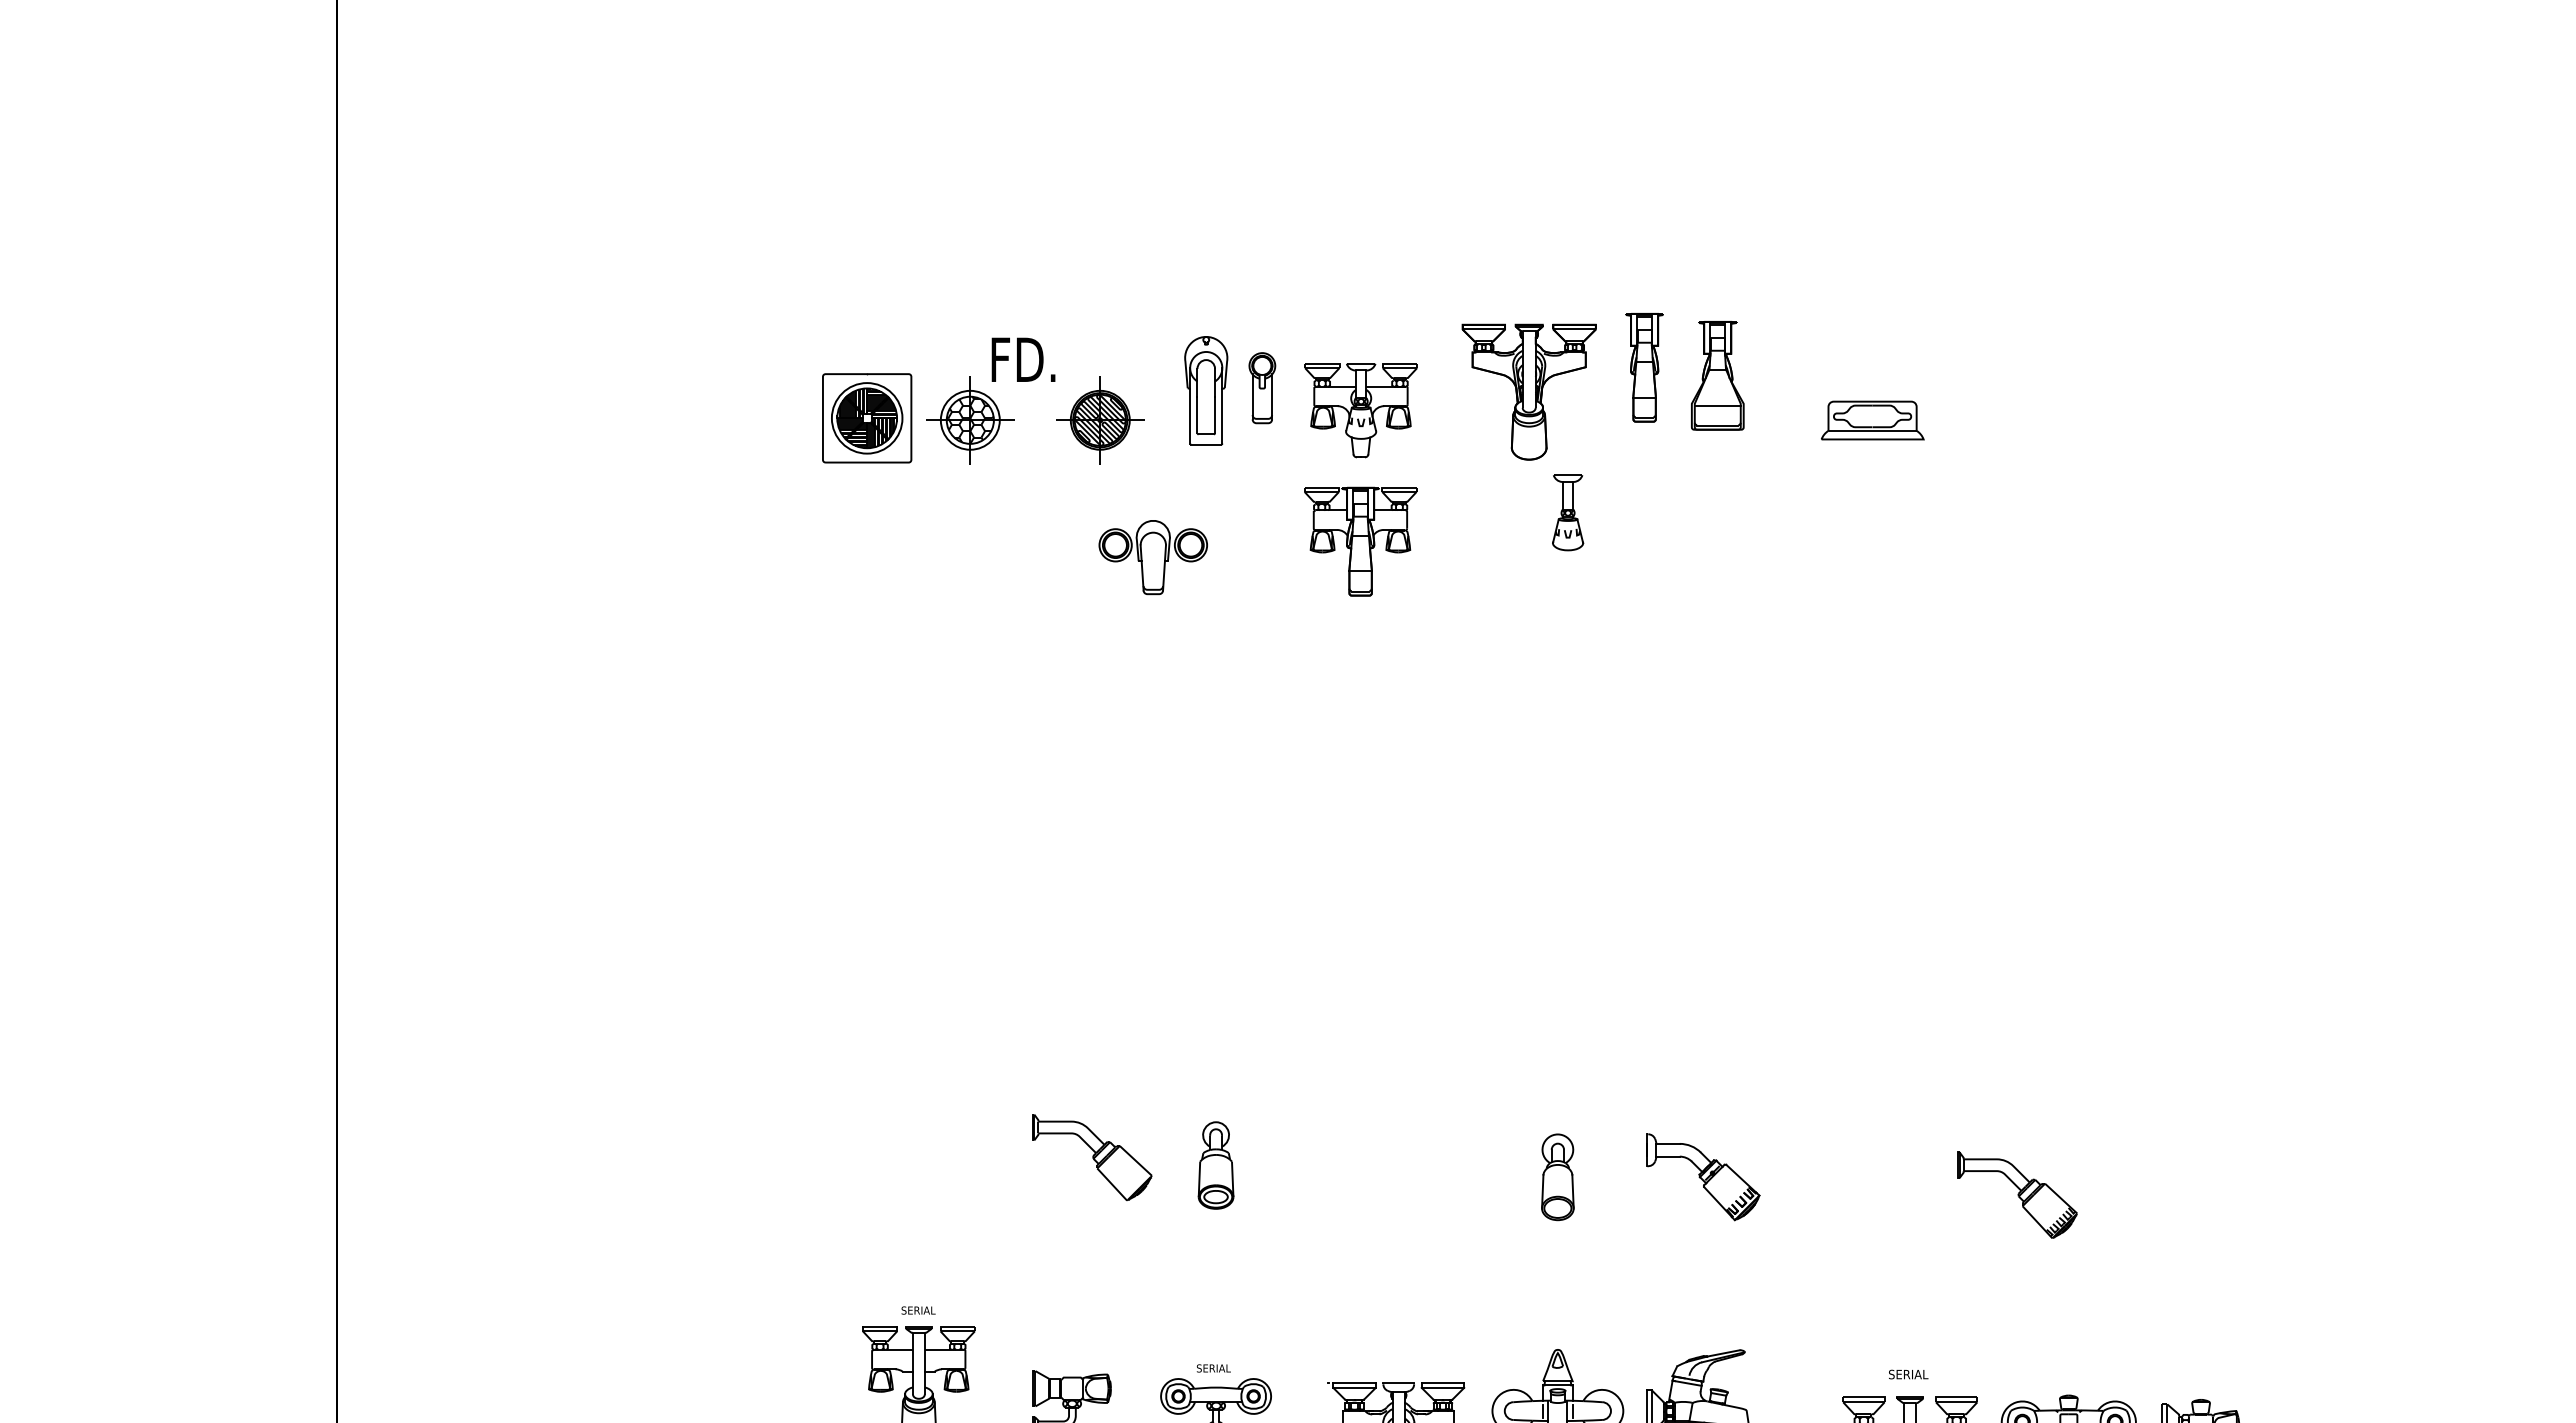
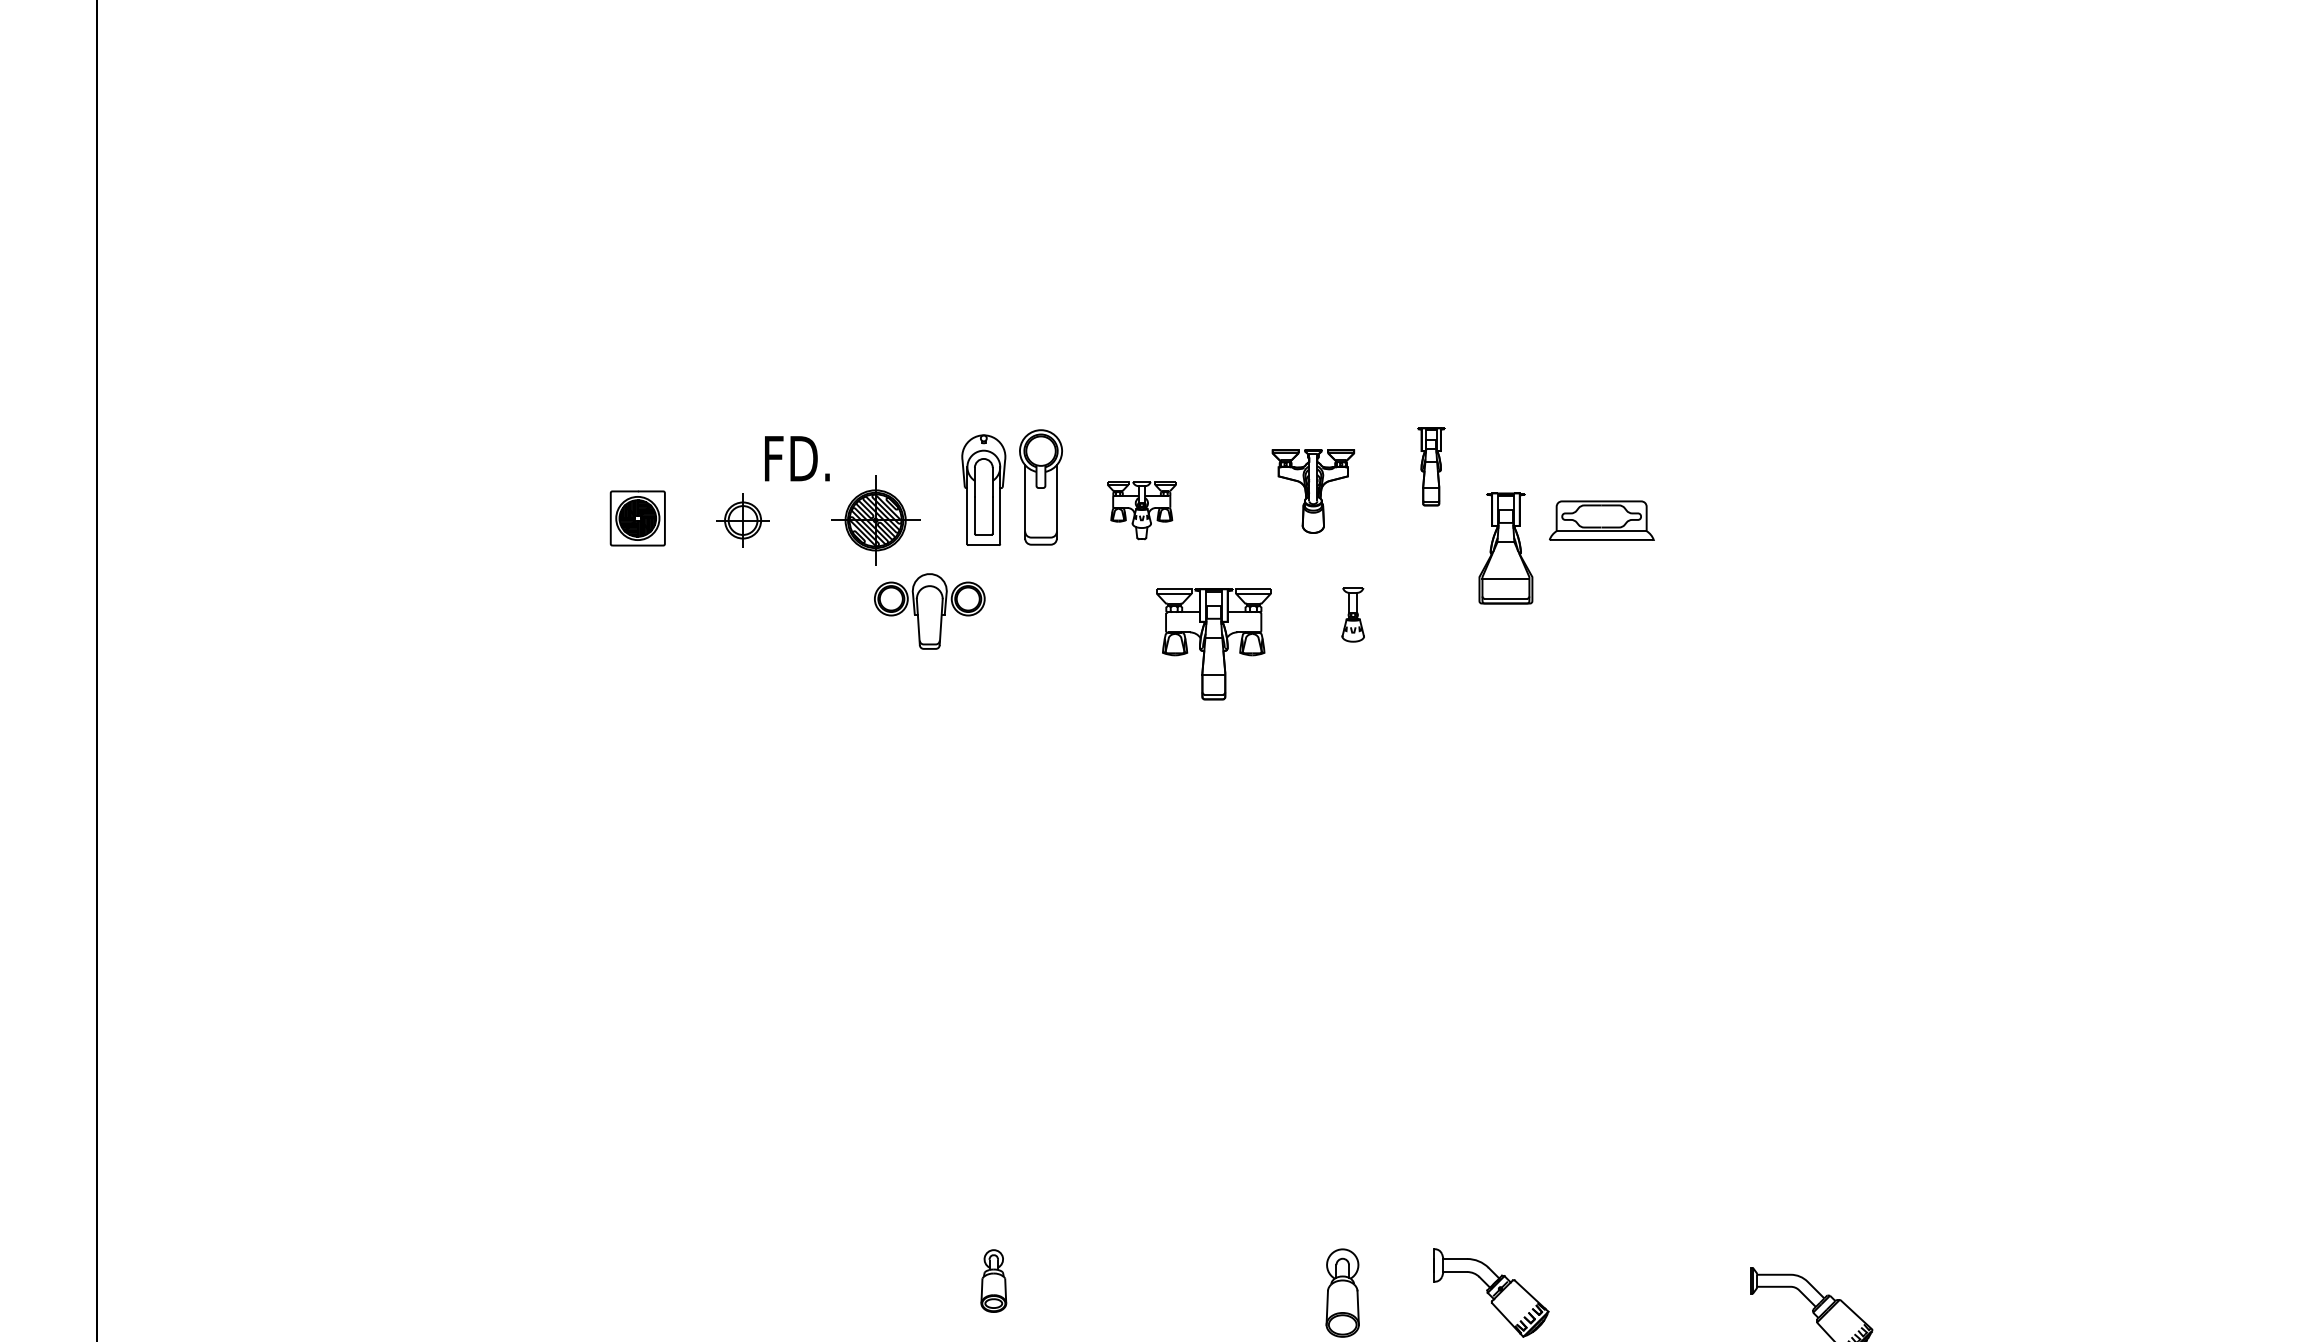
part: (1644, 367) -> (1431, 466), size x0.7
part: (1717, 375) -> (1505, 548), moved
part: (1262, 388) -> (1041, 487), size x1.6
part: (1528, 391) -> (1312, 491), size x0.6
part: (1360, 410) -> (1141, 510), size x0.6
part: (867, 418) -> (638, 518), size x0.6
part: (970, 420) -> (743, 520), size x0.6
part: (1872, 420) -> (1601, 520), moved
part: (1568, 512) -> (1353, 614), size x0.7
part: (1360, 541) -> (1213, 644), moved
part: (1152, 557) -> (928, 611), moved
part: (1092, 1157) -> (867, 1272), removed
part: (1215, 1165) -> (993, 1281), size x0.7

